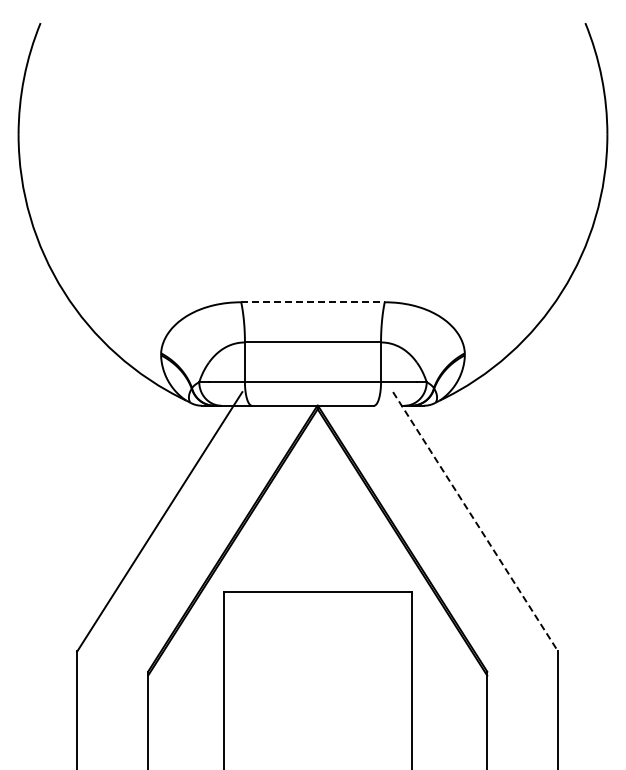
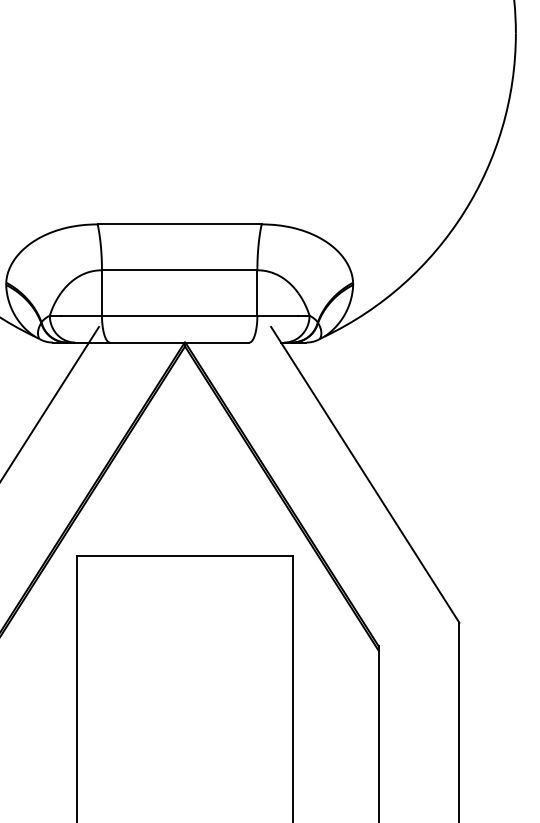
line: (313, 302) -> (180, 224), dashed -> solid
line: (475, 521) -> (365, 474), dashed -> solid

